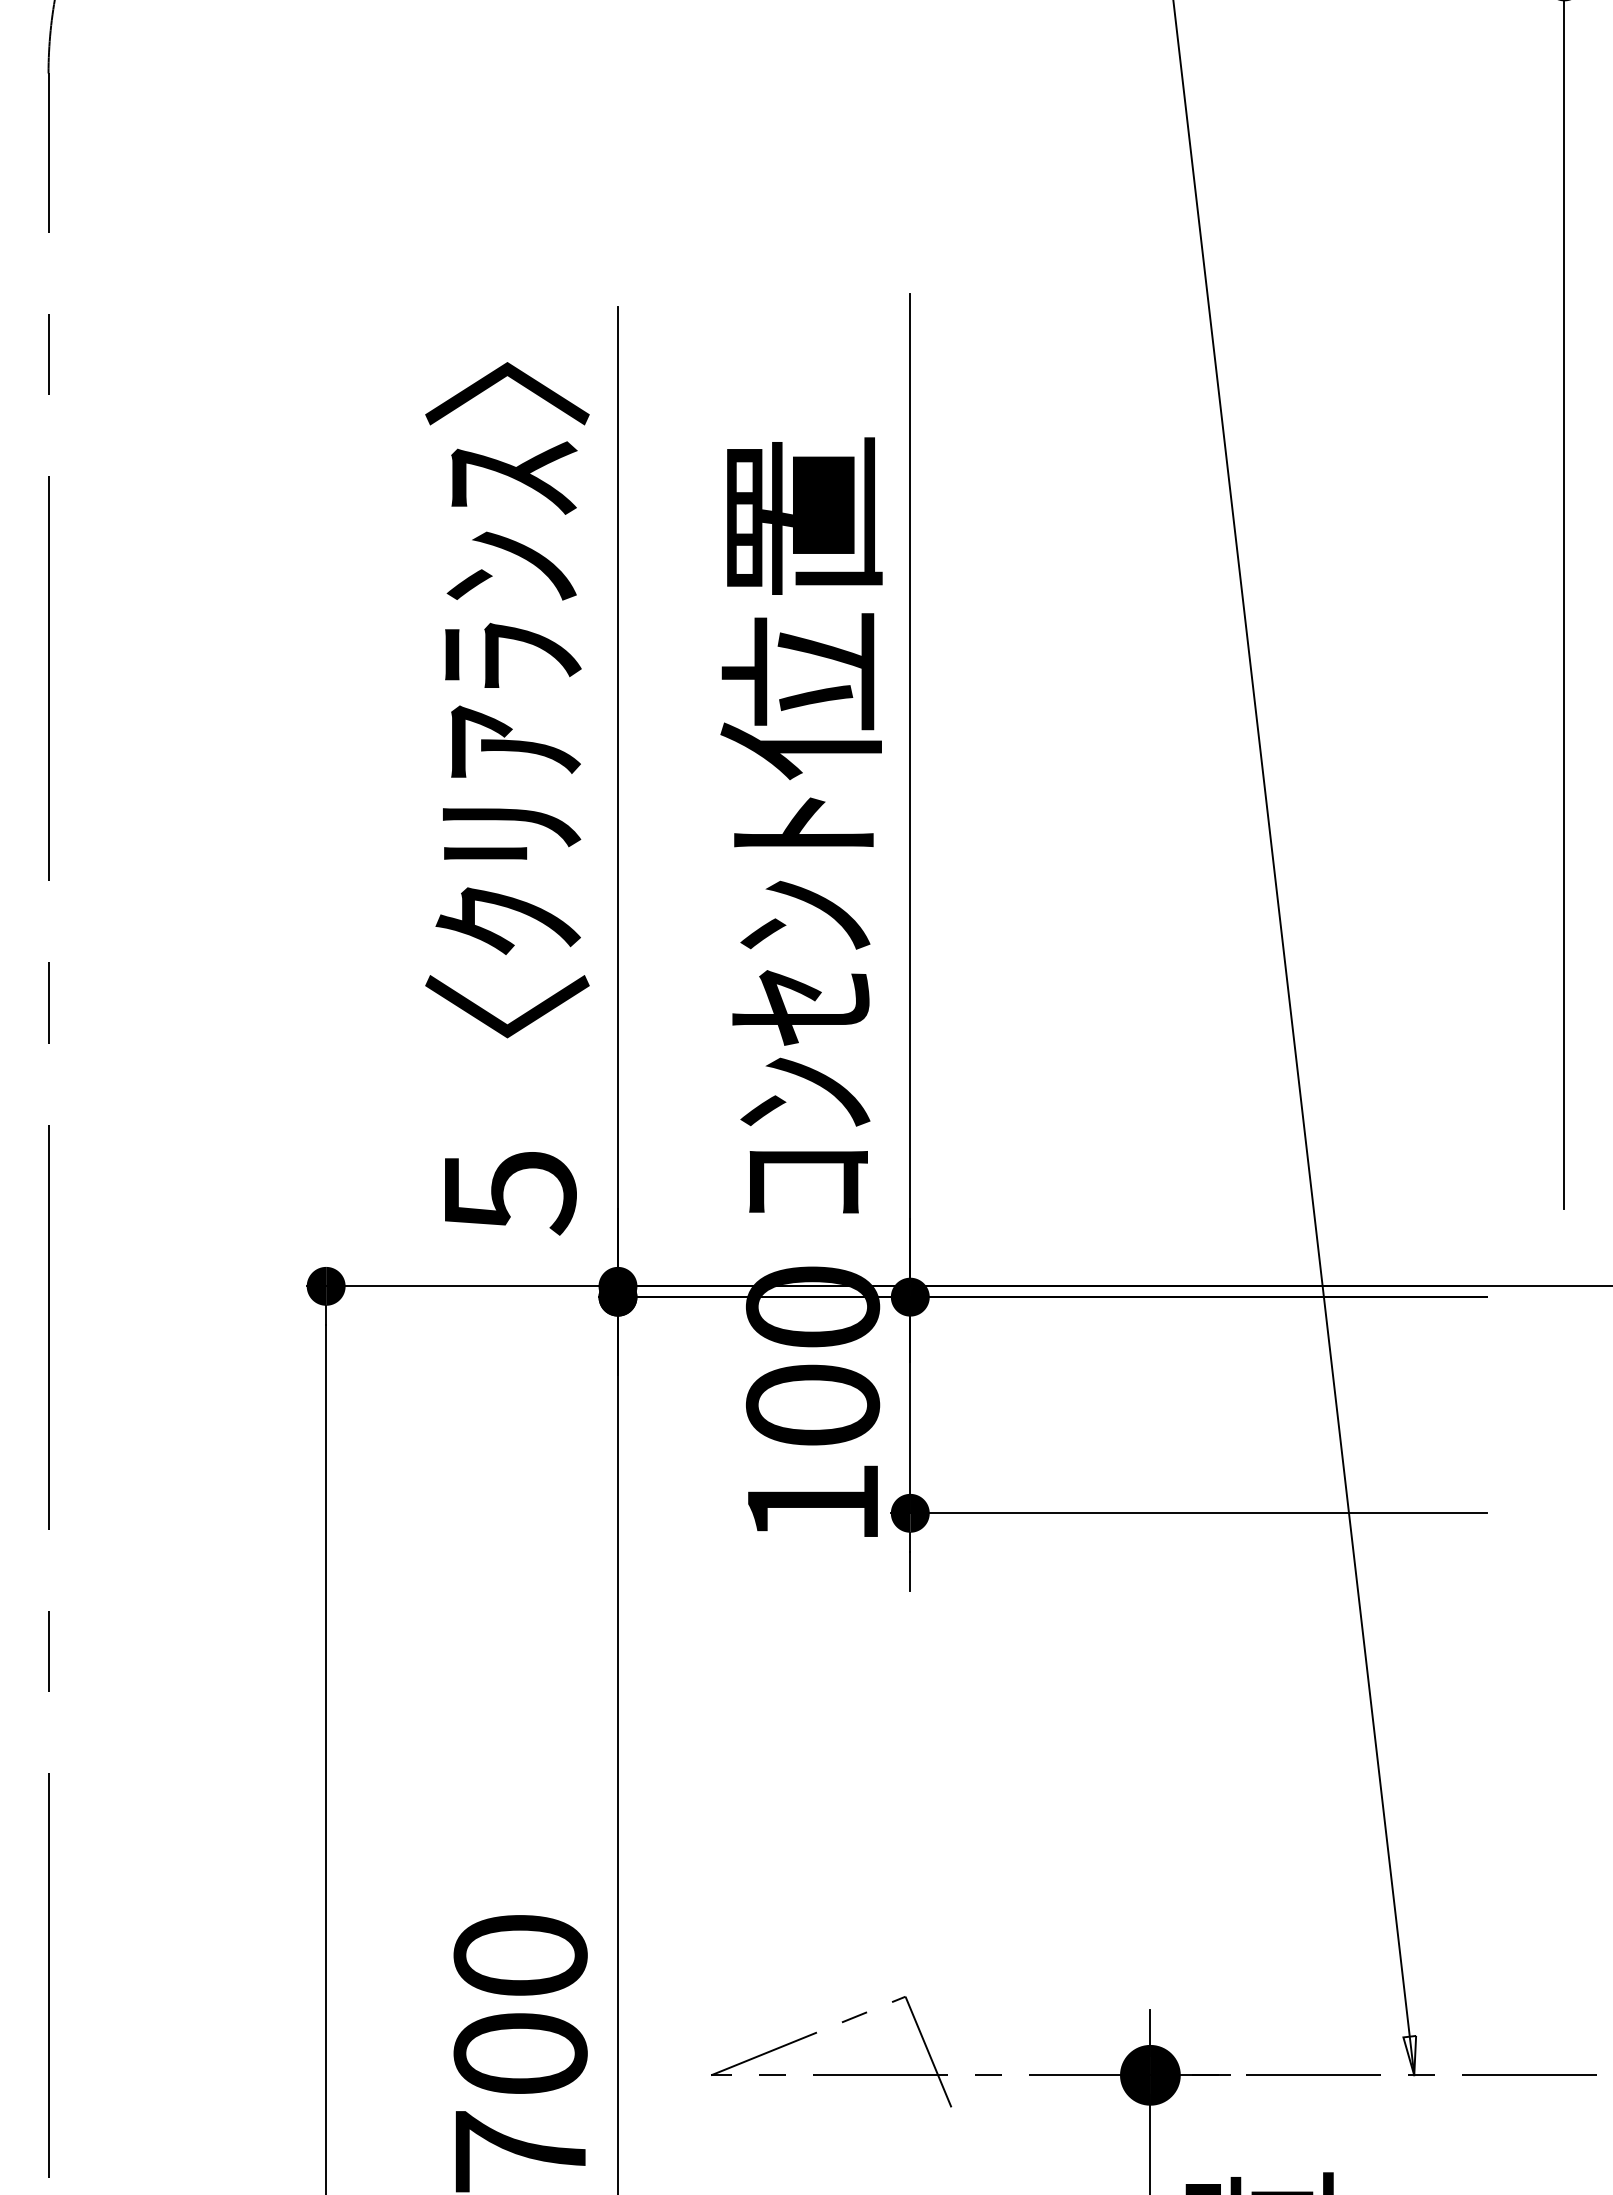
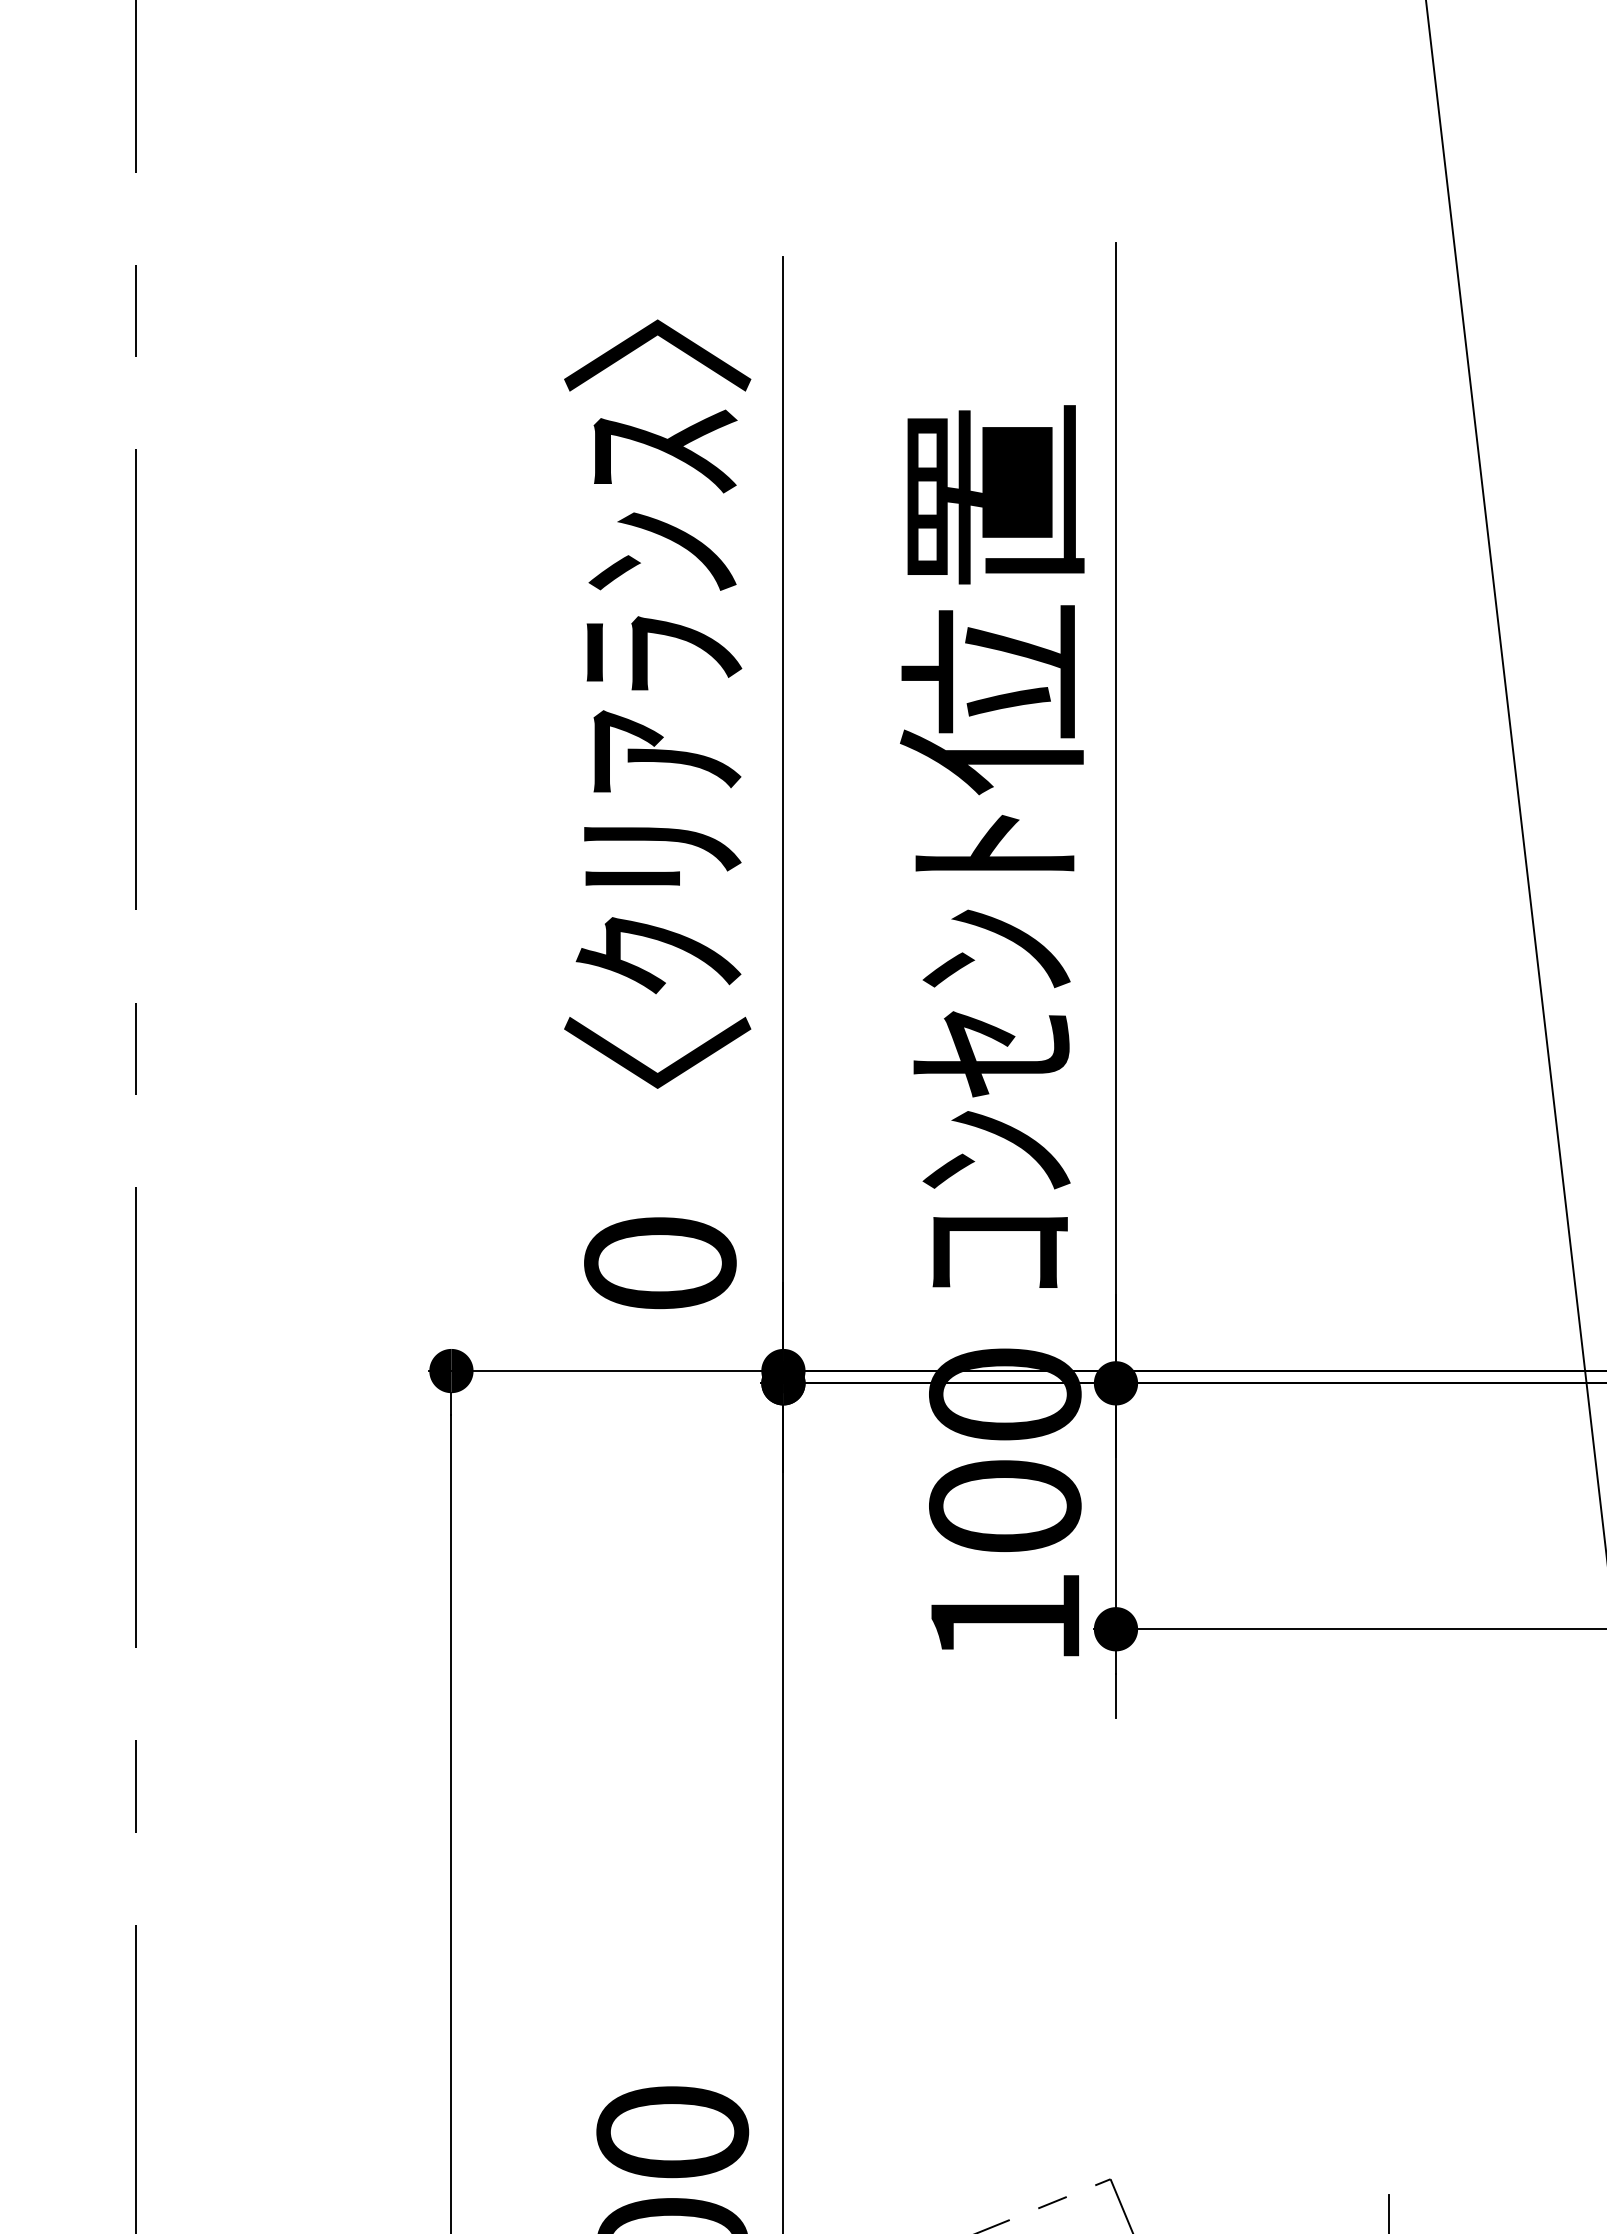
text: (509, 1193) -> (660, 1265), 5 -> 0

